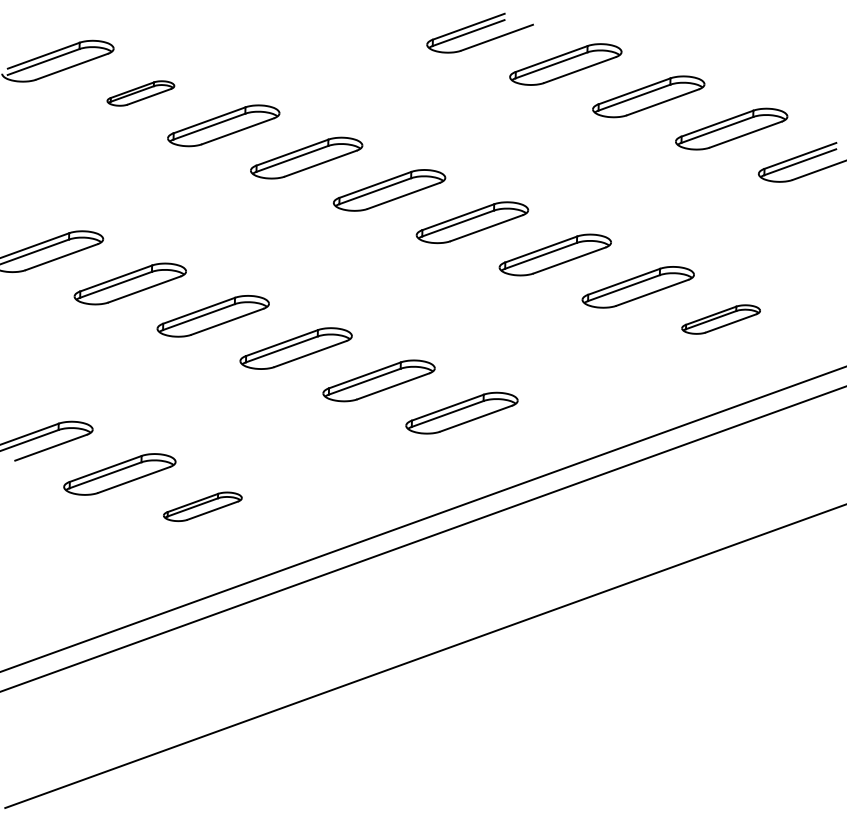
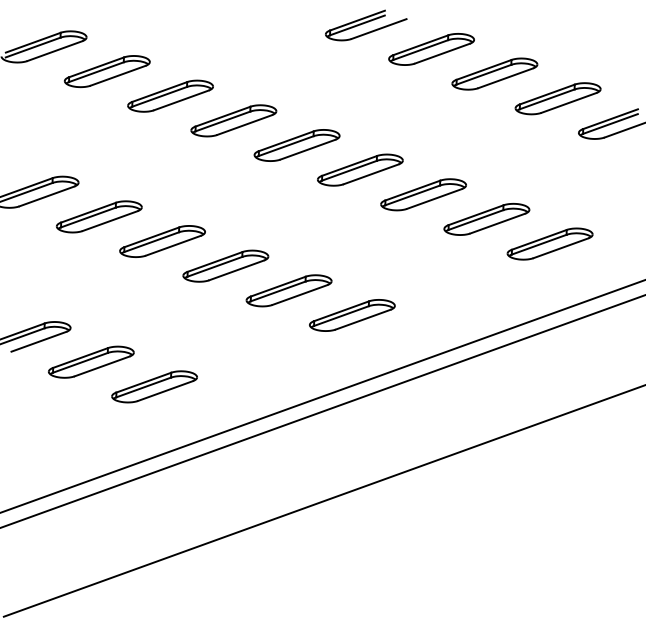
part: (140, 93) -> (107, 71), size x1.67
part: (720, 319) -> (549, 243), size x1.43
part: (202, 506) -> (154, 386), size x1.43

